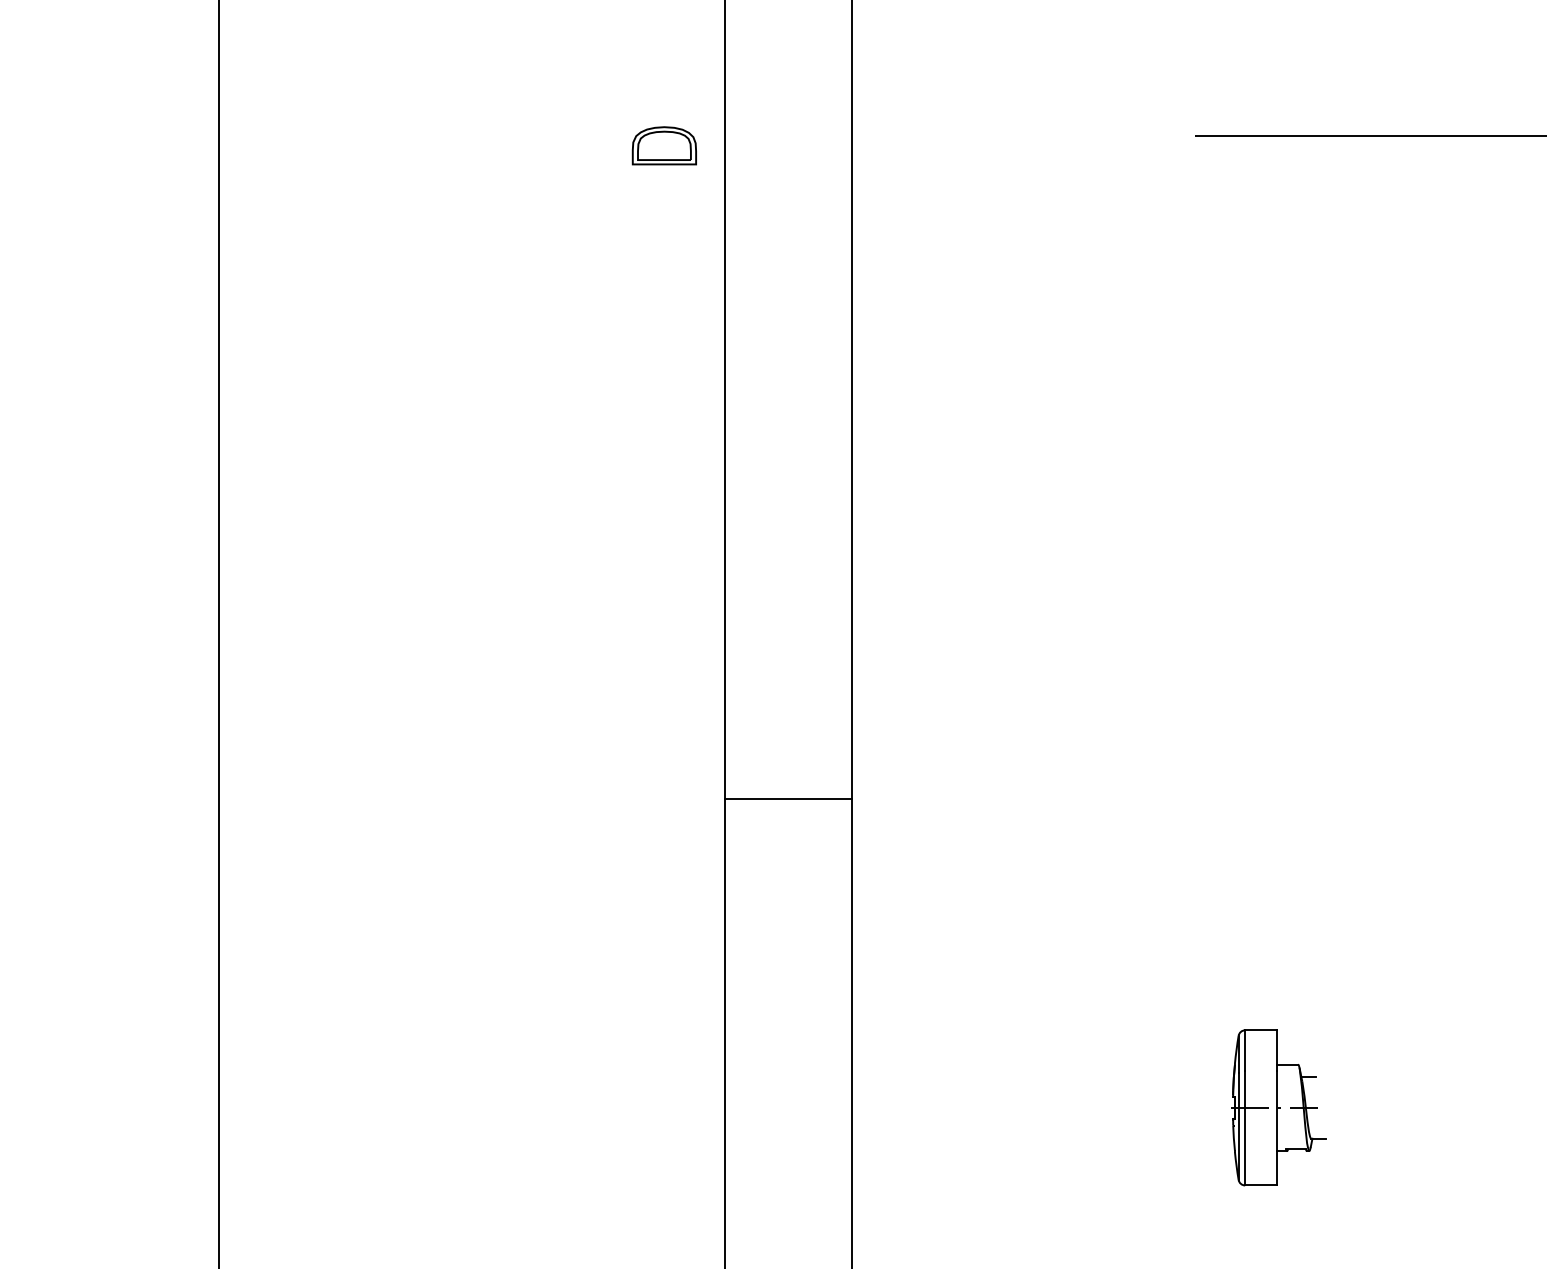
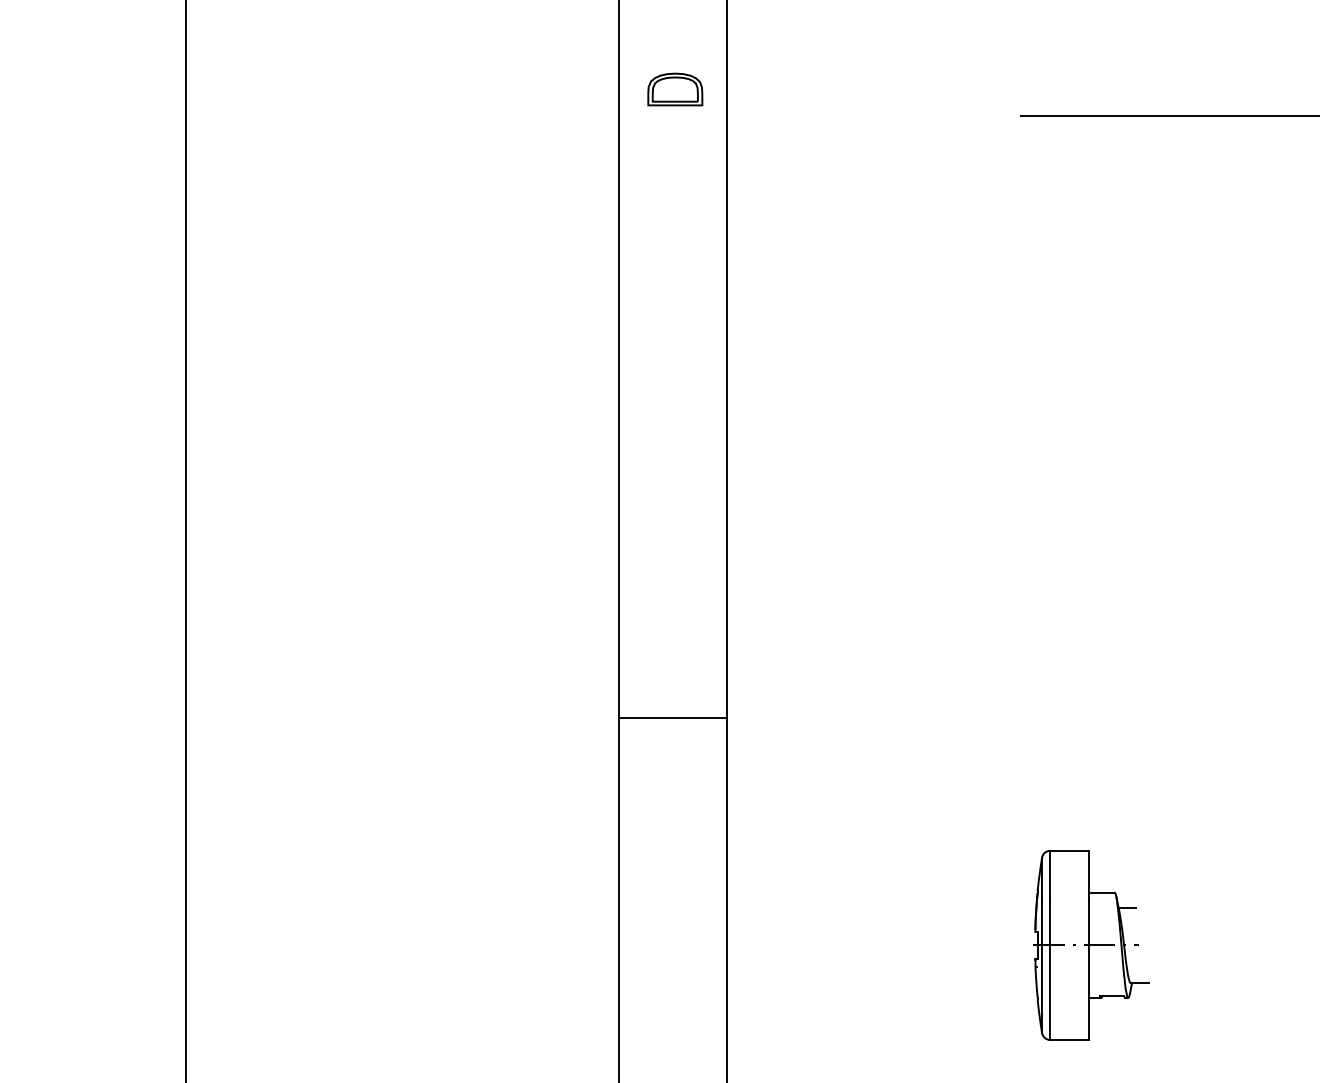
part: (663, 145) -> (674, 89), moved
line: (788, 798) -> (672, 718), moved
part: (1278, 1107) -> (1090, 945), size x1.43

